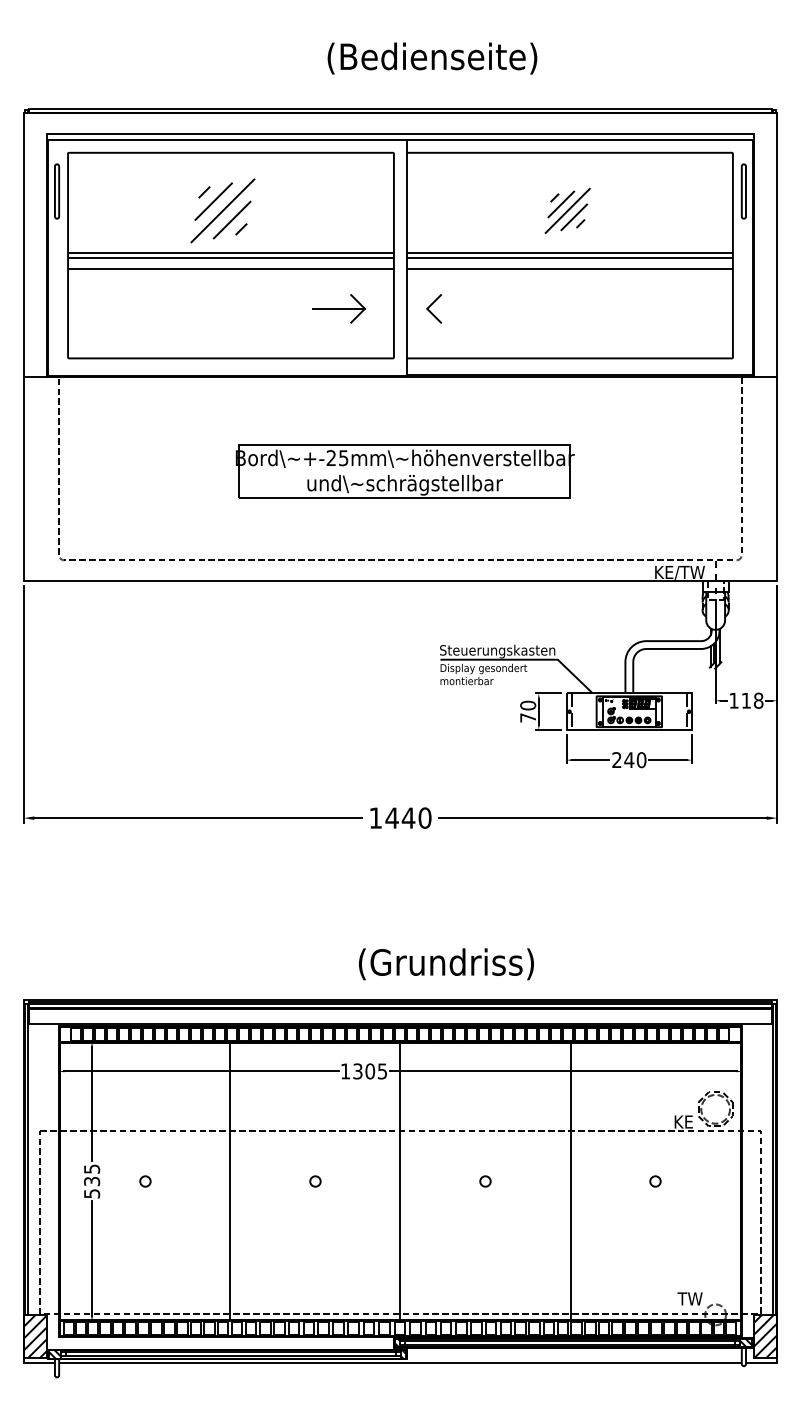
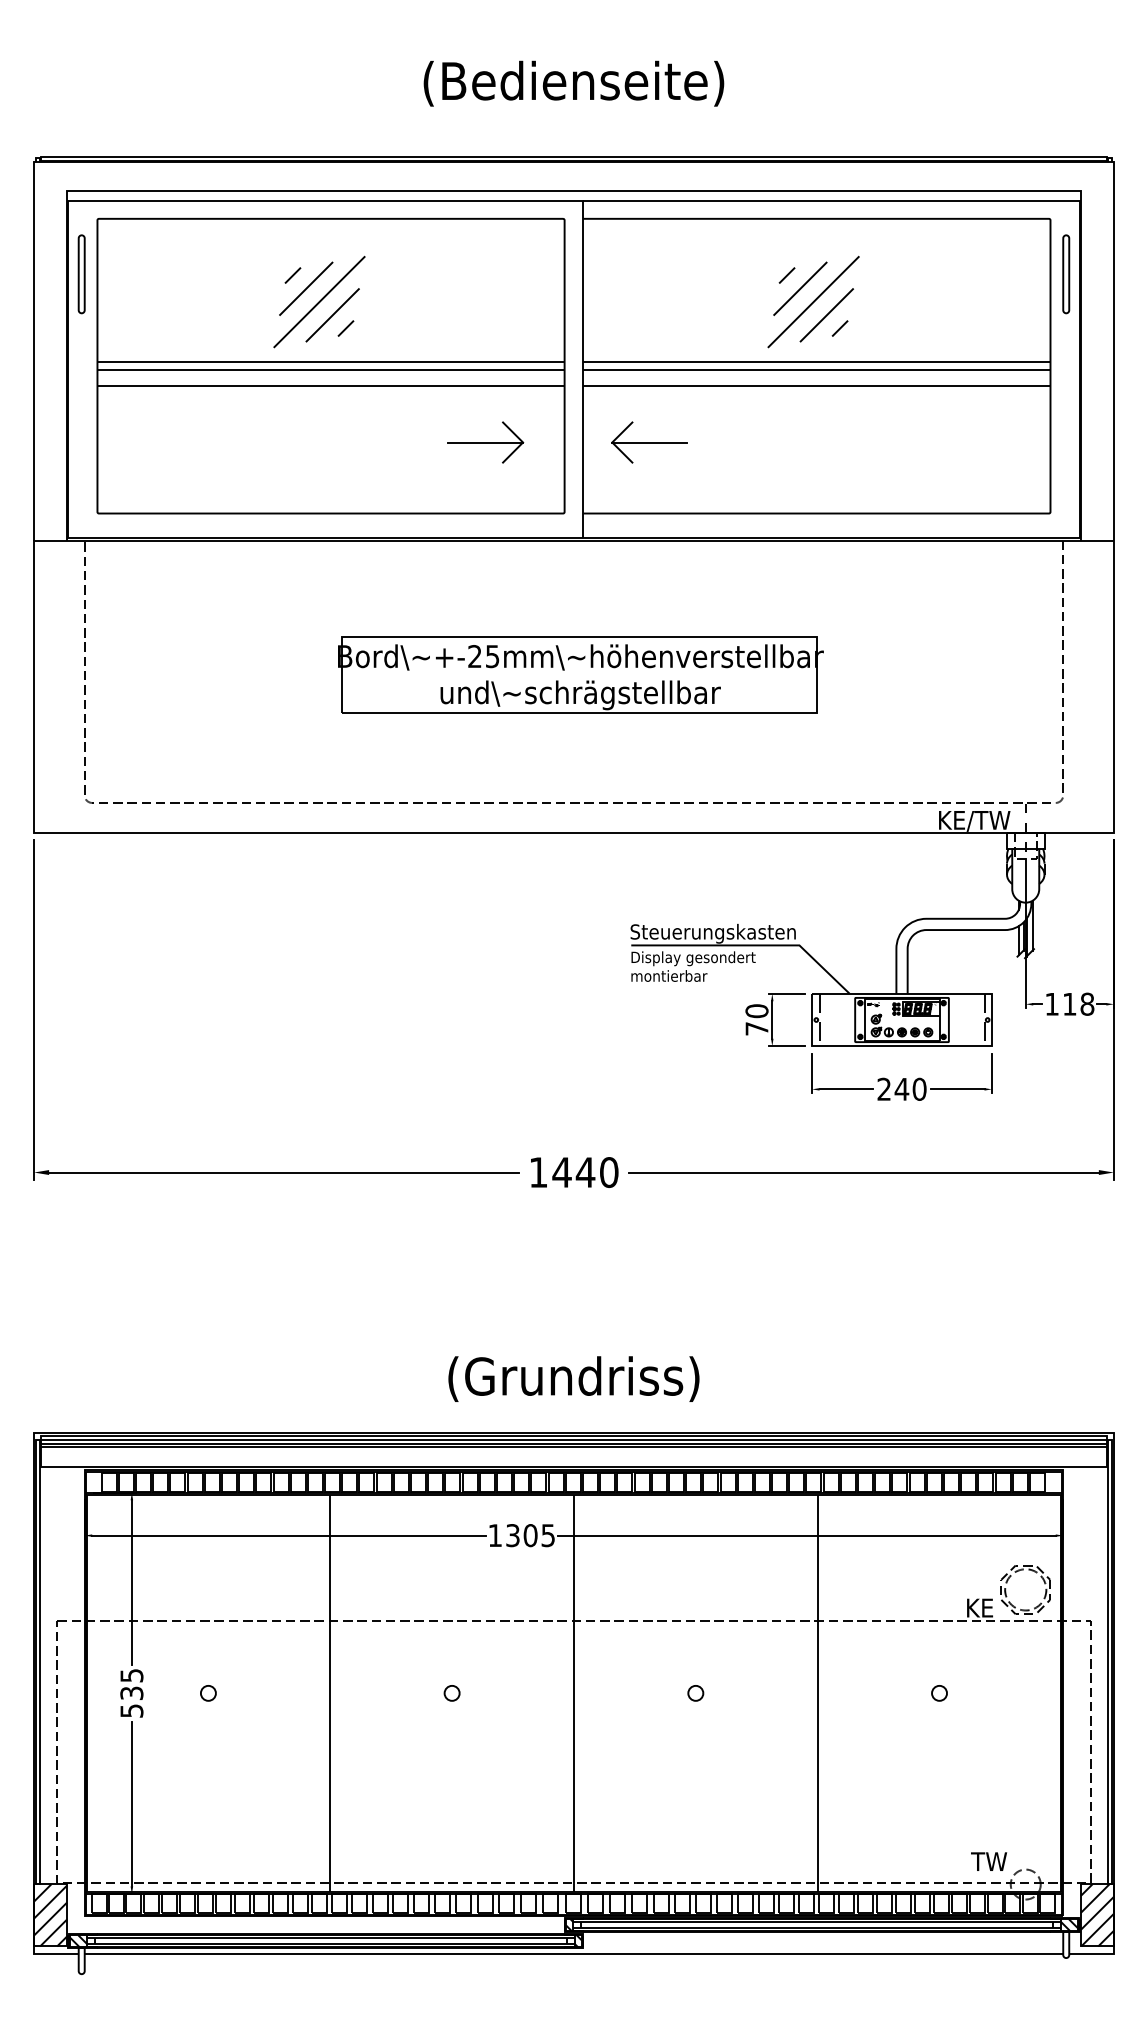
text: (432, 58) -> (574, 83), moved
part: (567, 210) -> (813, 301), size x1.43
line: (453, 308) -> (649, 441), added
text: (446, 964) -> (574, 1379), moved

